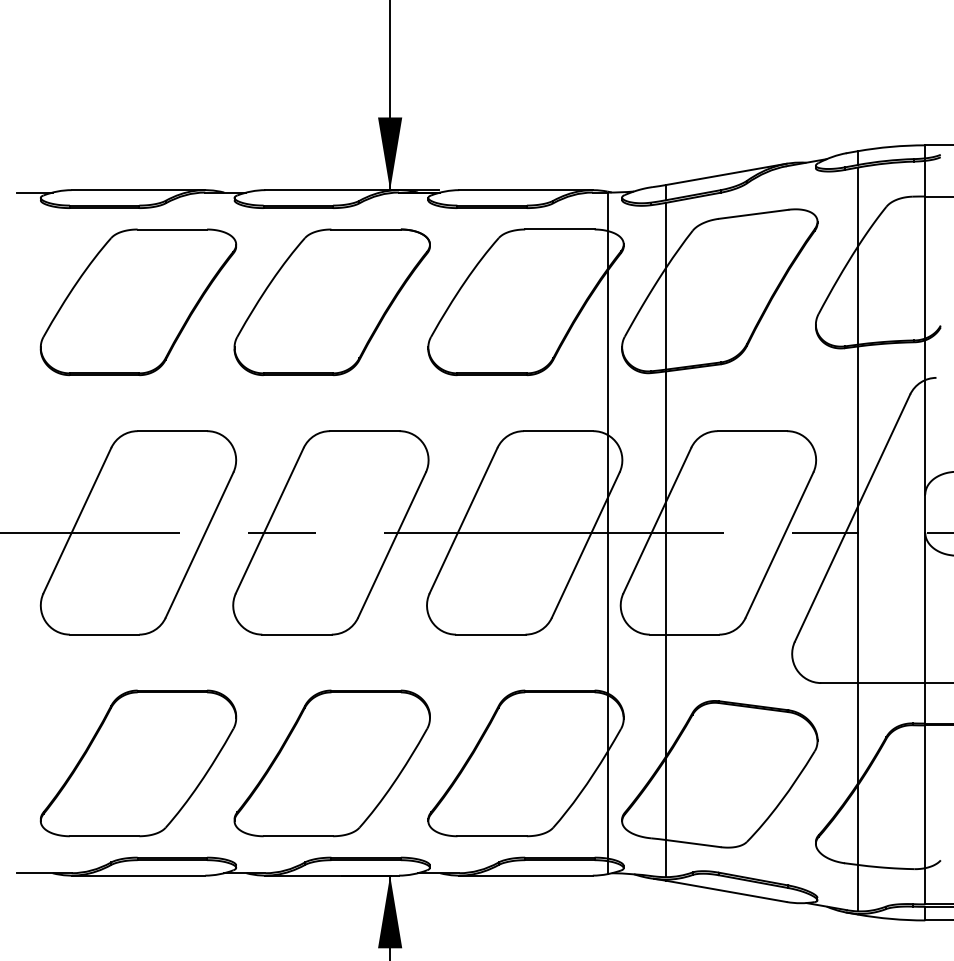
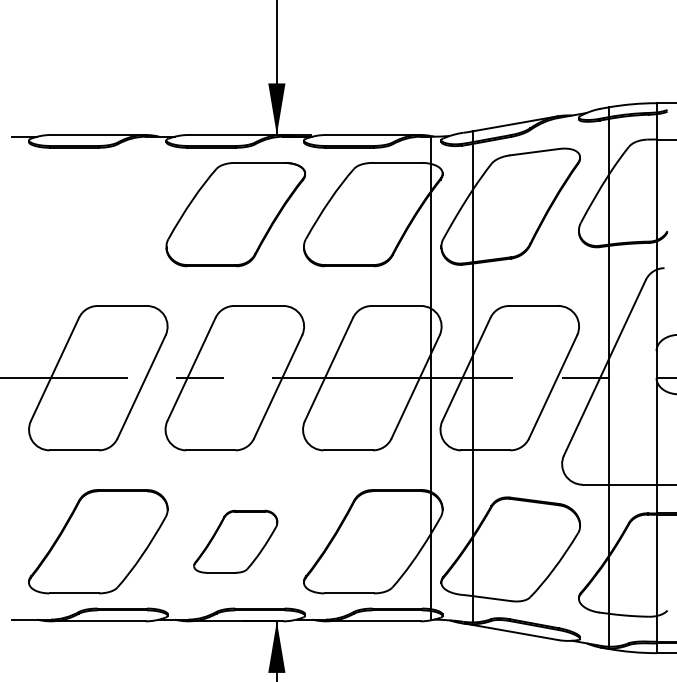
part: (138, 302) -> (98, 214), removed
part: (331, 763) -> (235, 541), size x0.6

